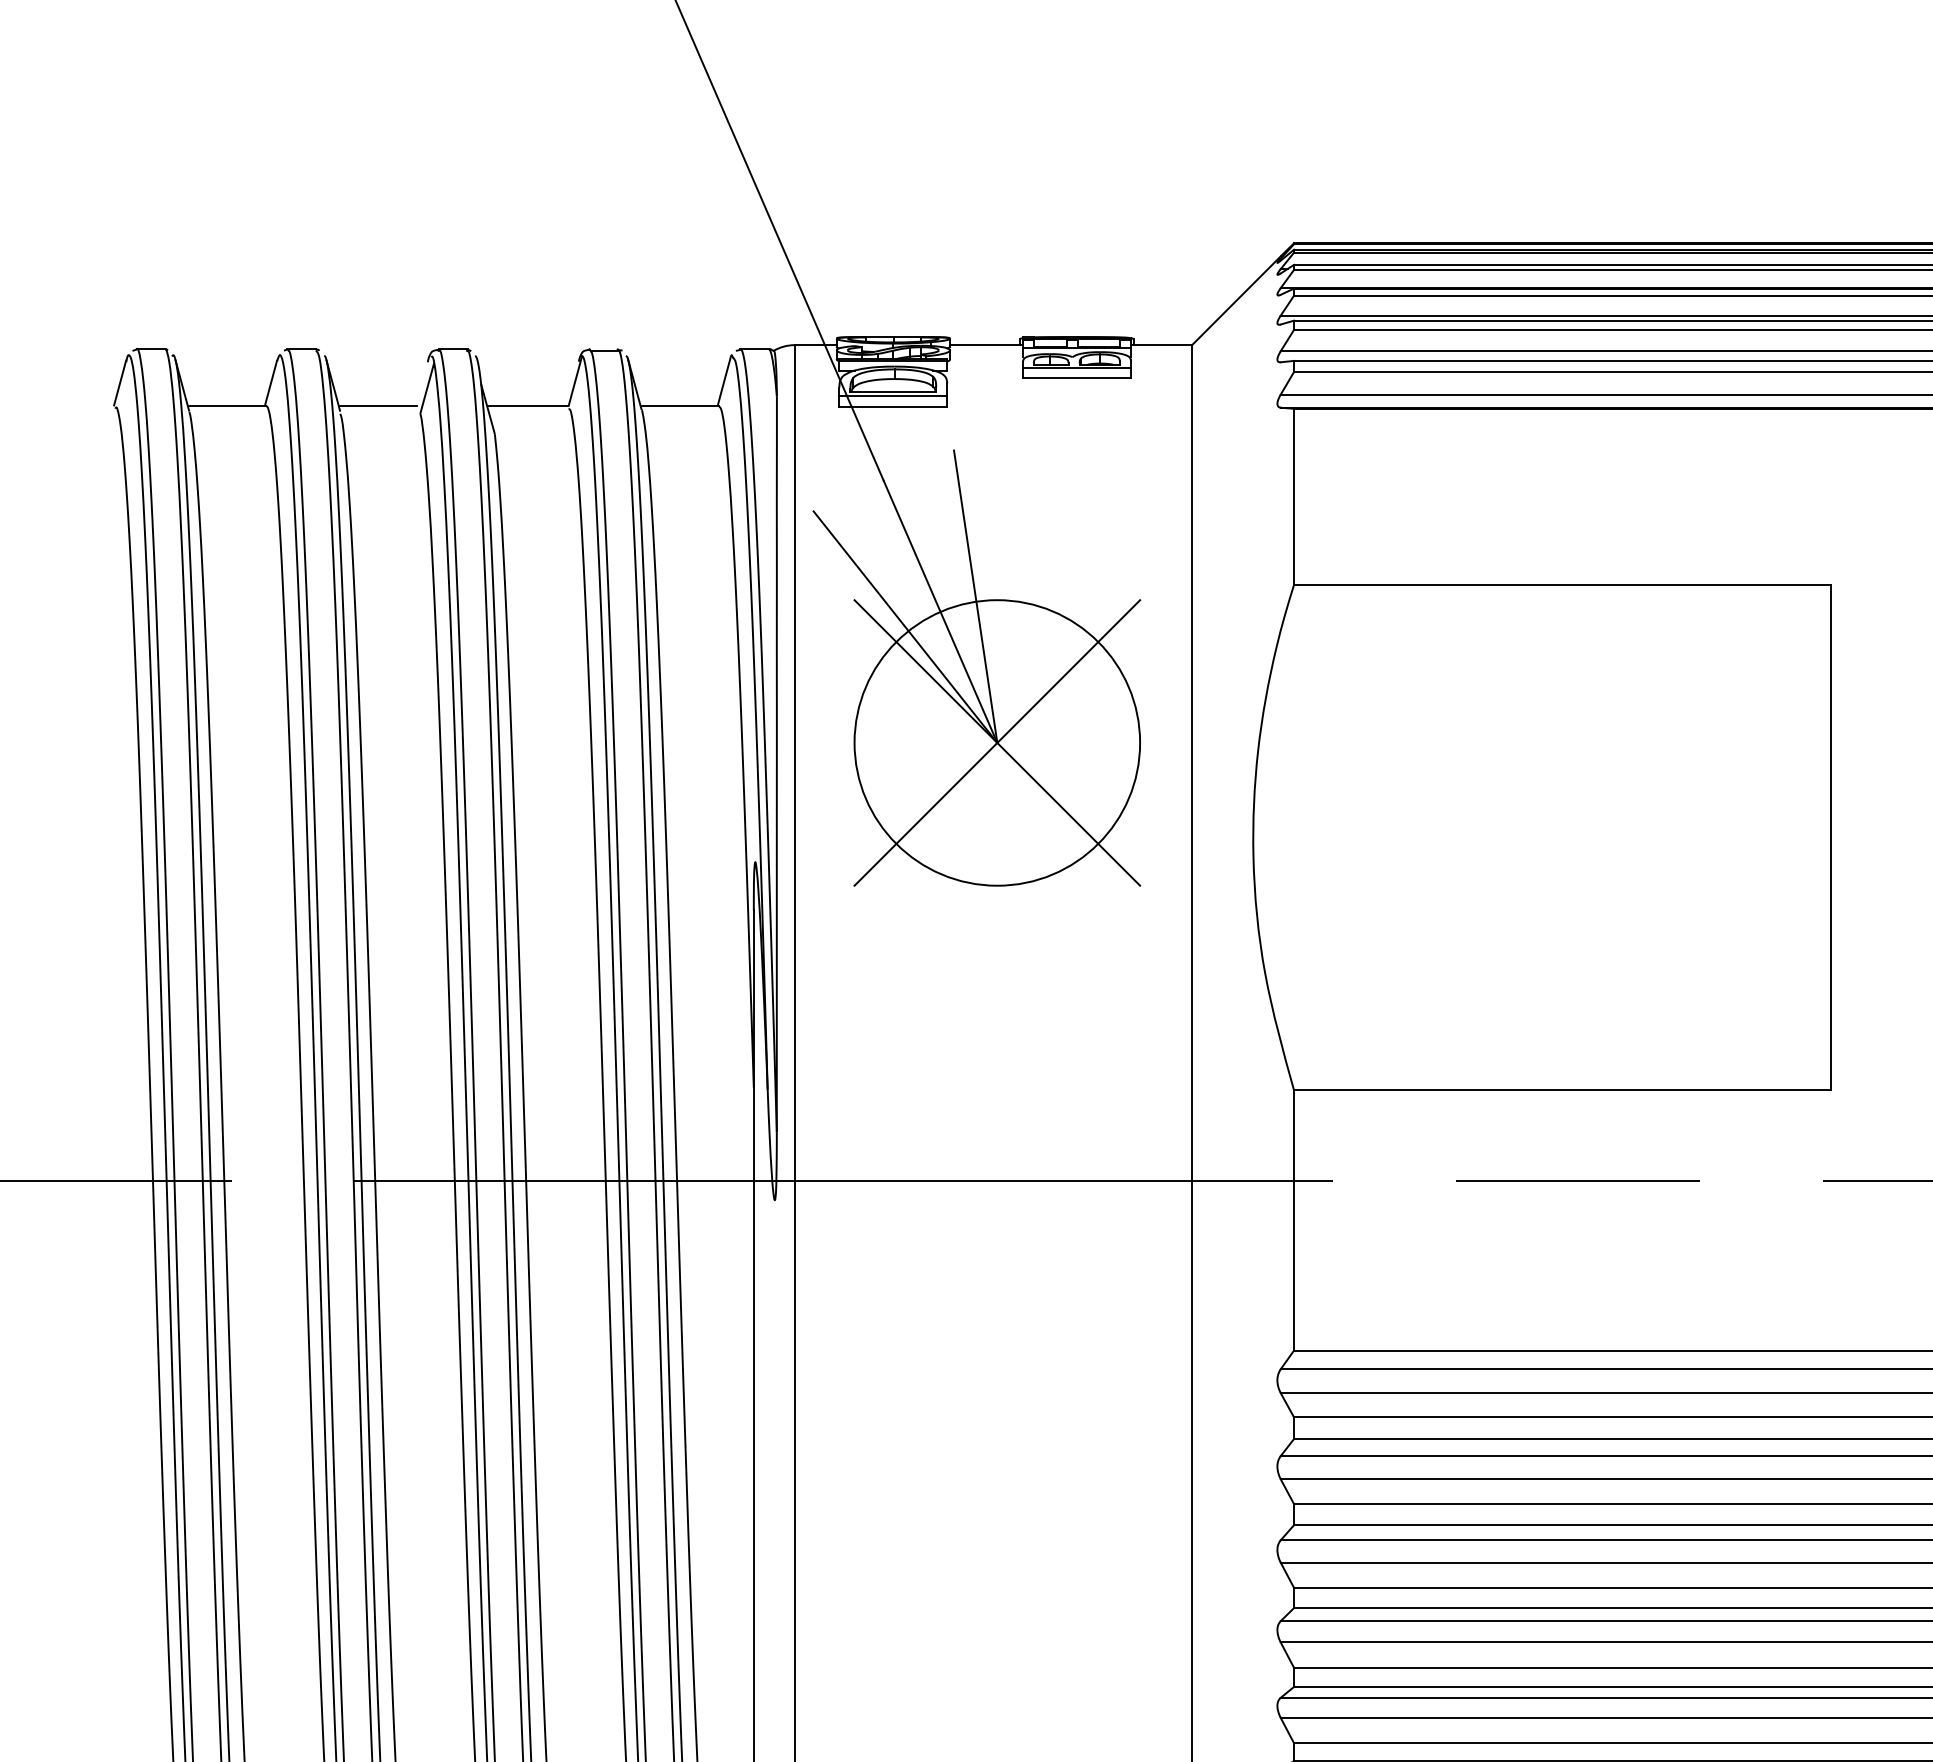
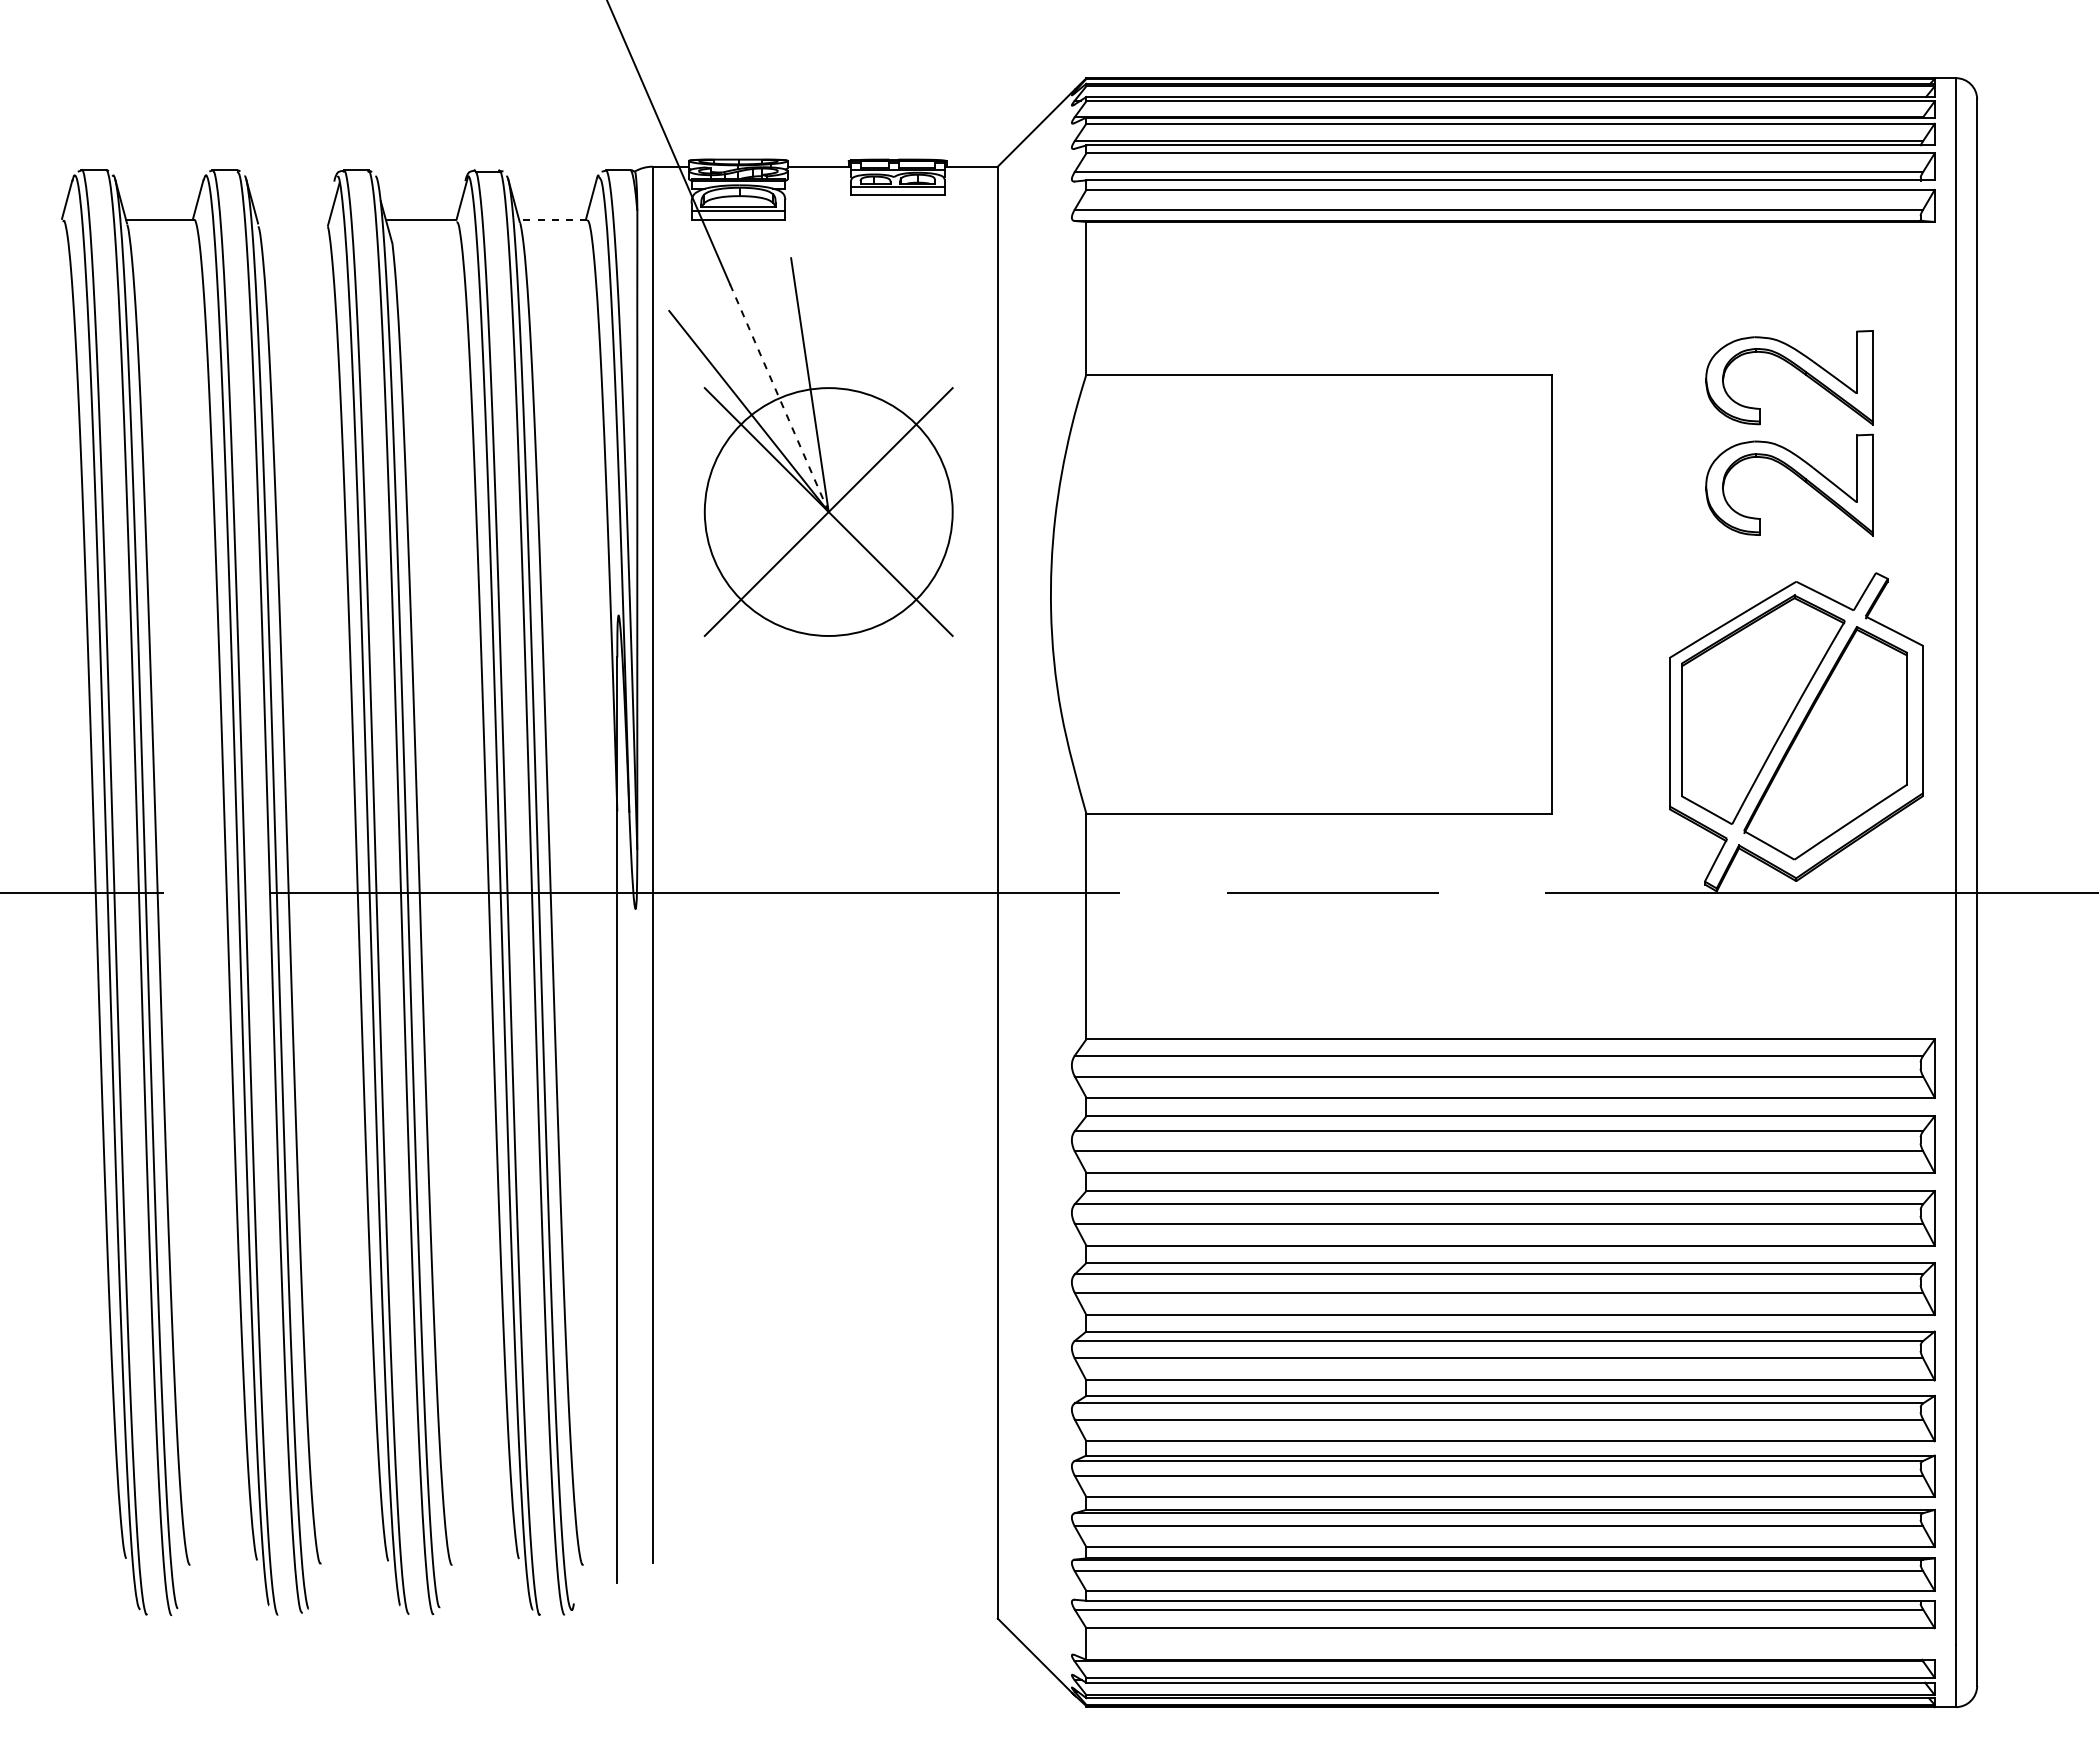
line: (378, 405) -> (291, 219), removed
line: (680, 405) -> (553, 219), solid -> dashed
line: (940, 612) -> (779, 398), solid -> dashed

